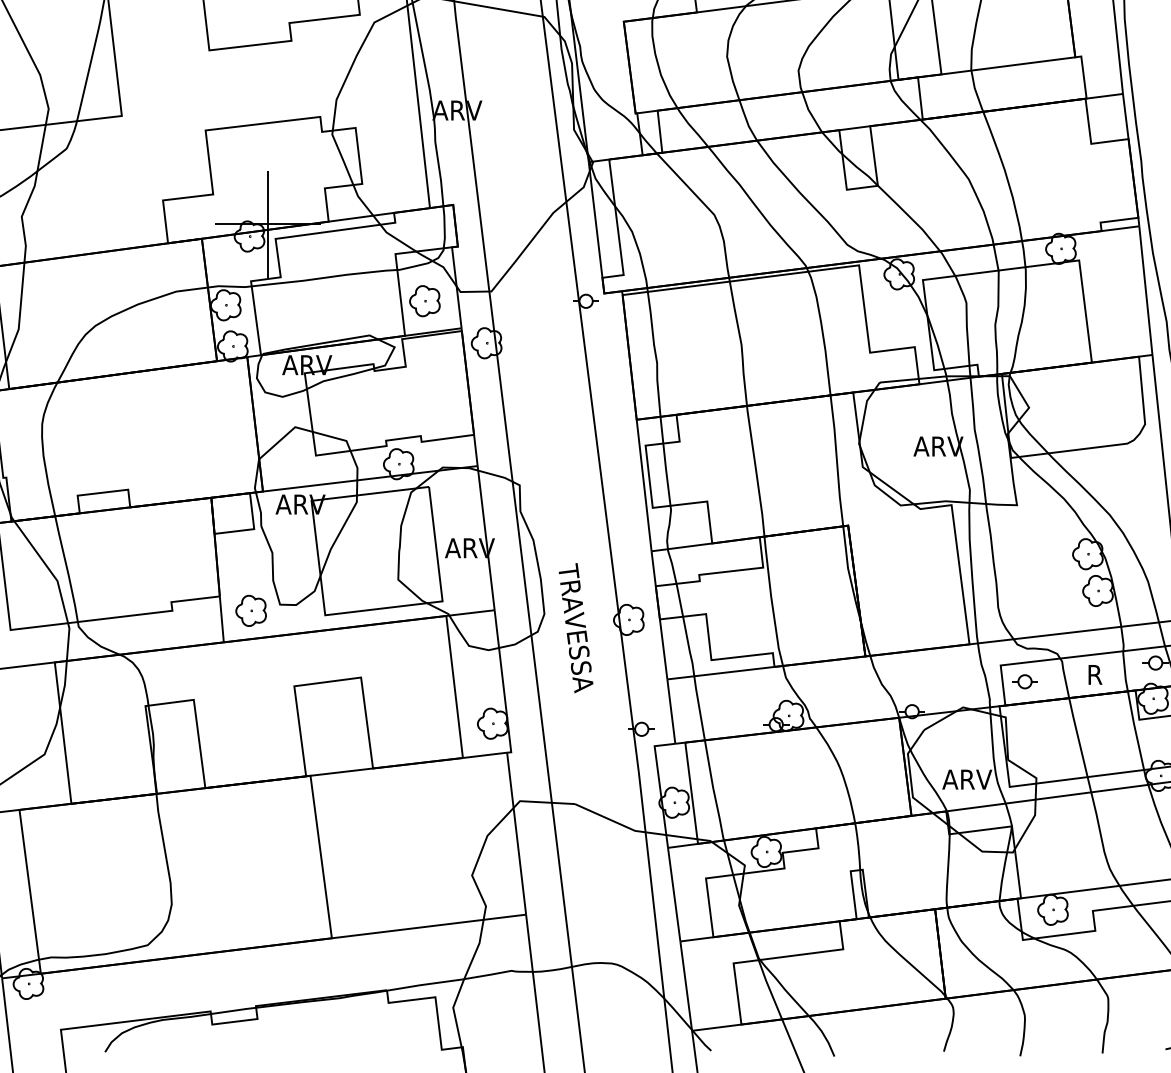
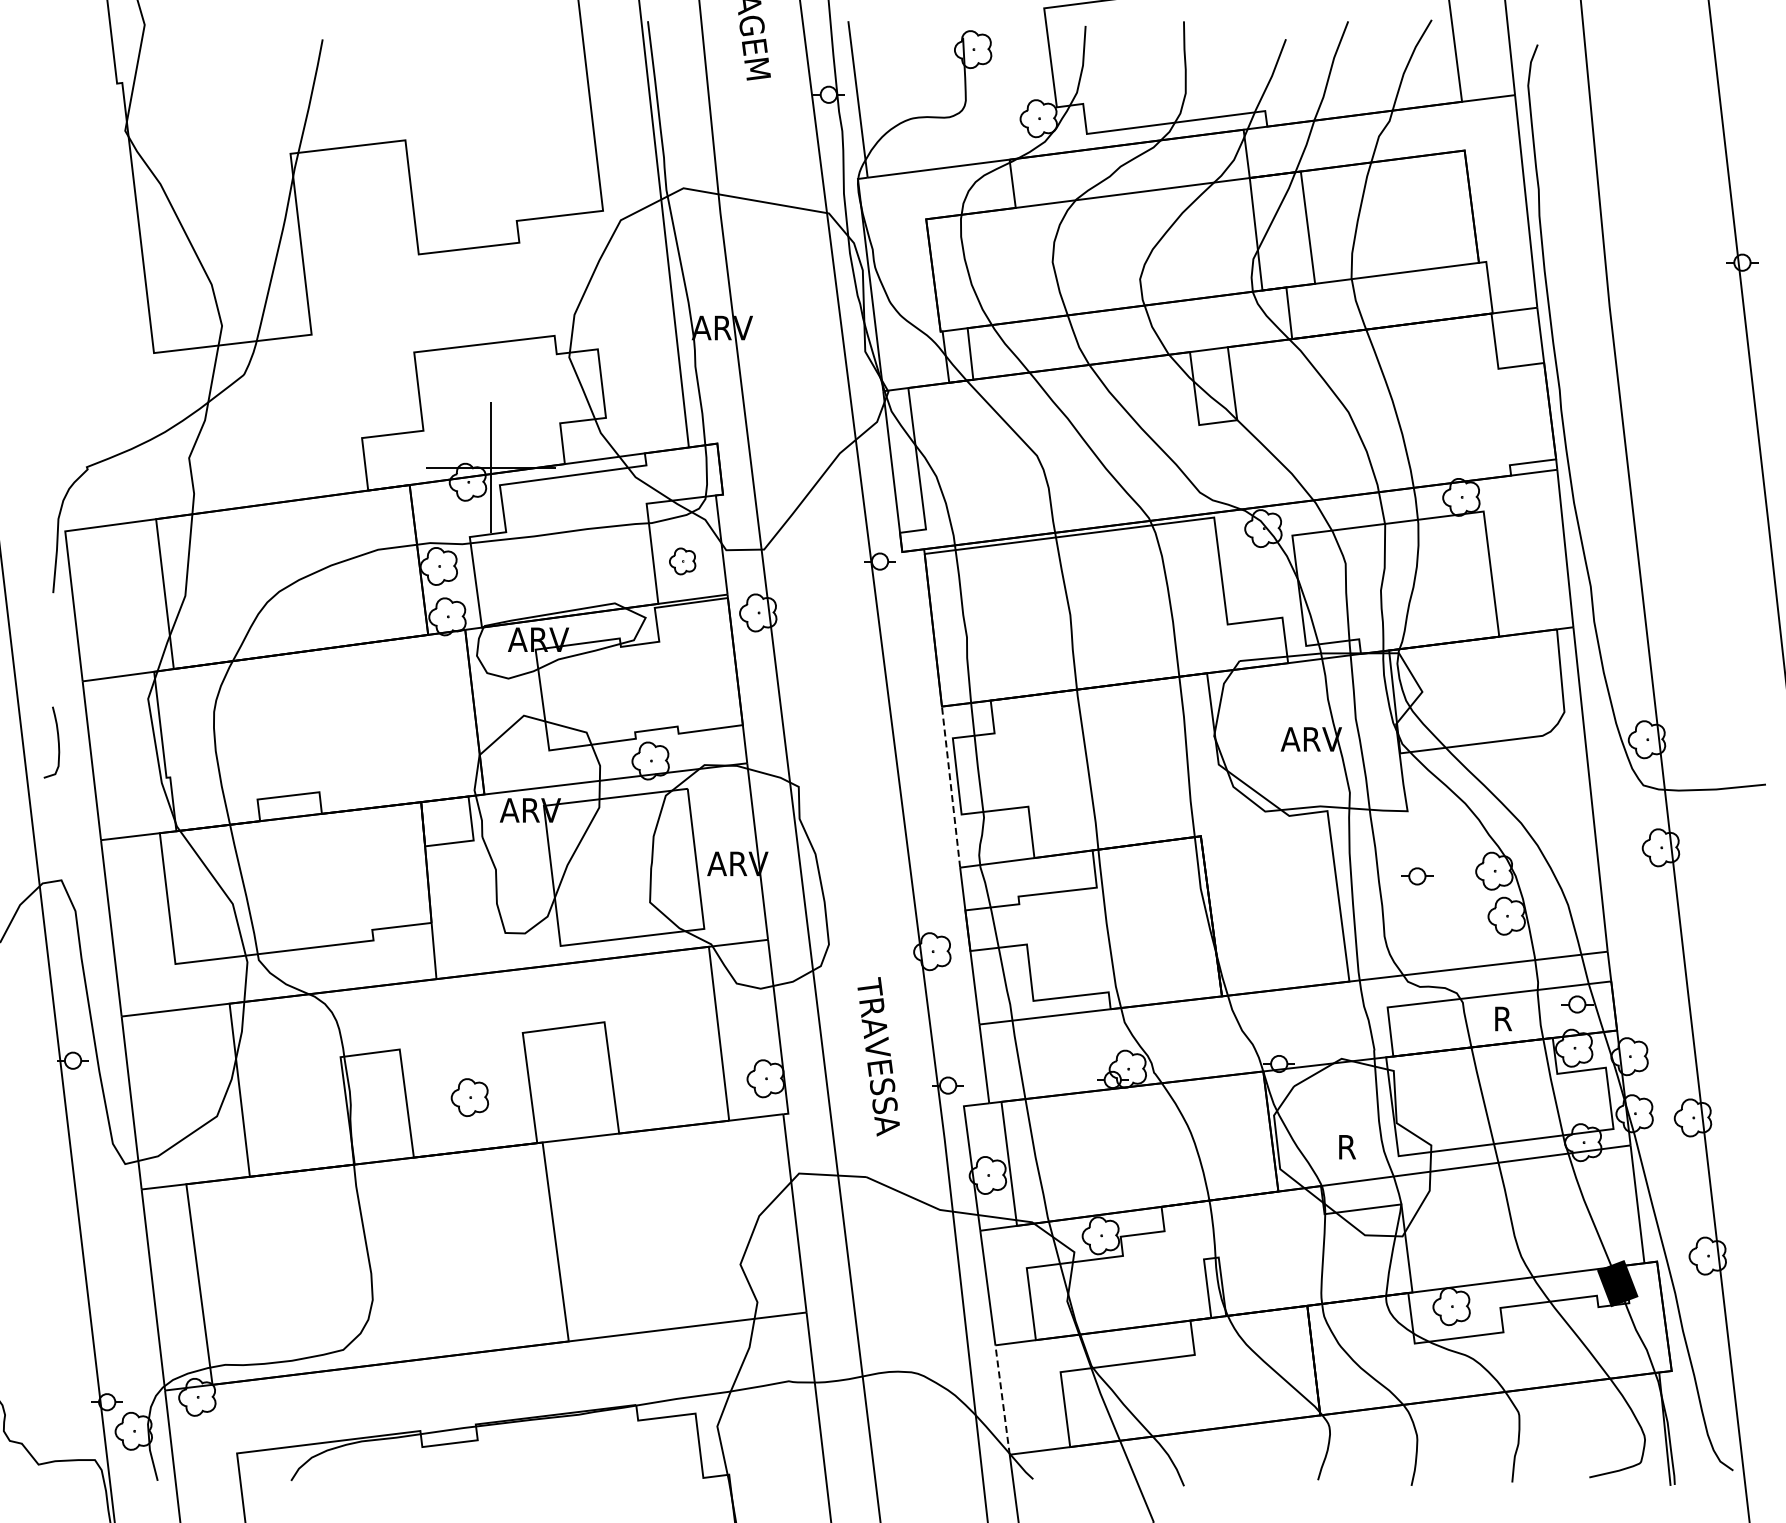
part: (424, 301) -> (682, 561), size x0.7
line: (644, 485) -> (951, 786), solid -> dashed
part: (250, 610) -> (469, 1097), moved
text: (575, 627) -> (878, 1056), moved
part: (1025, 681) -> (1417, 876), moved
text: (967, 779) -> (1346, 1147), ARV -> R
line: (686, 985) -> (1002, 1399), solid -> dashed

